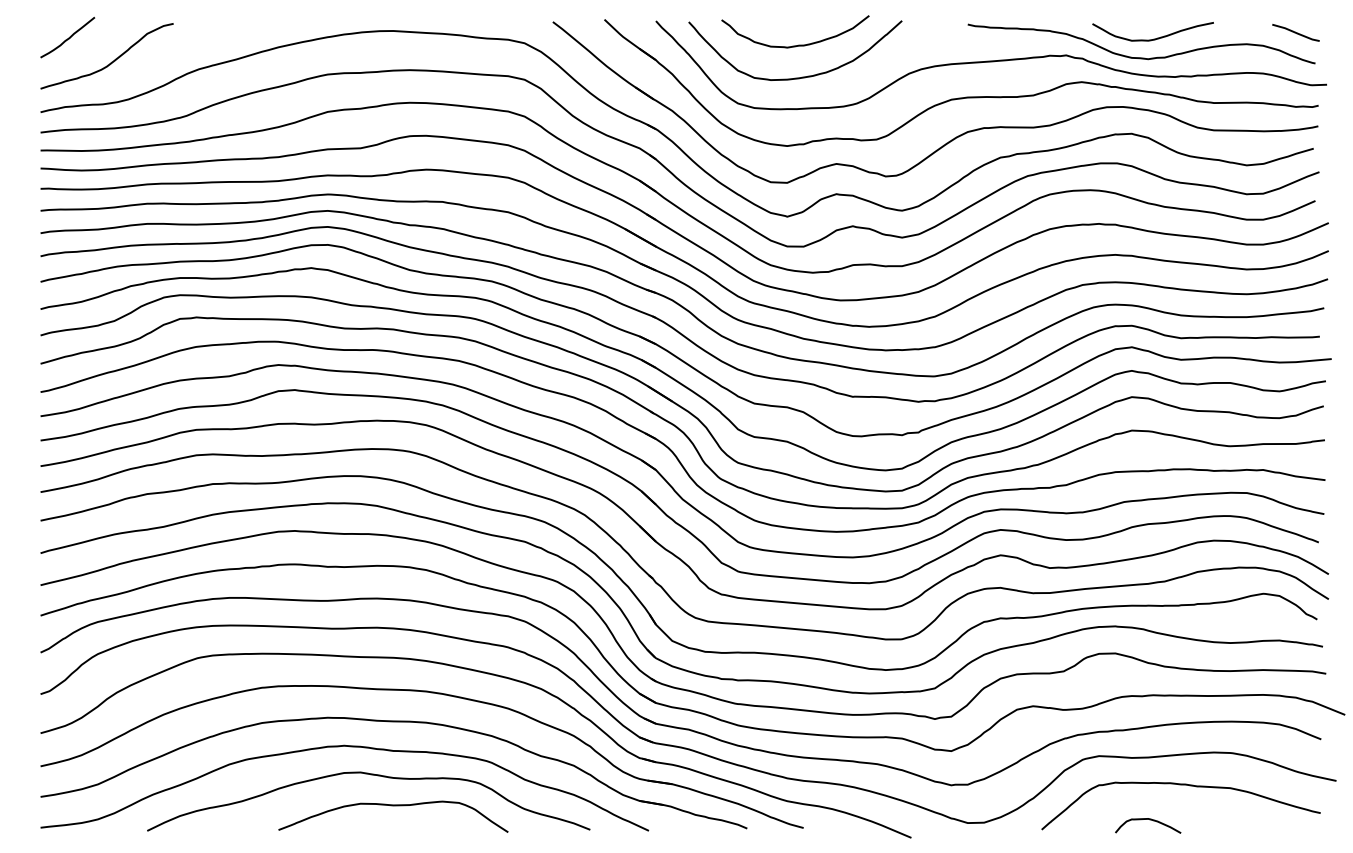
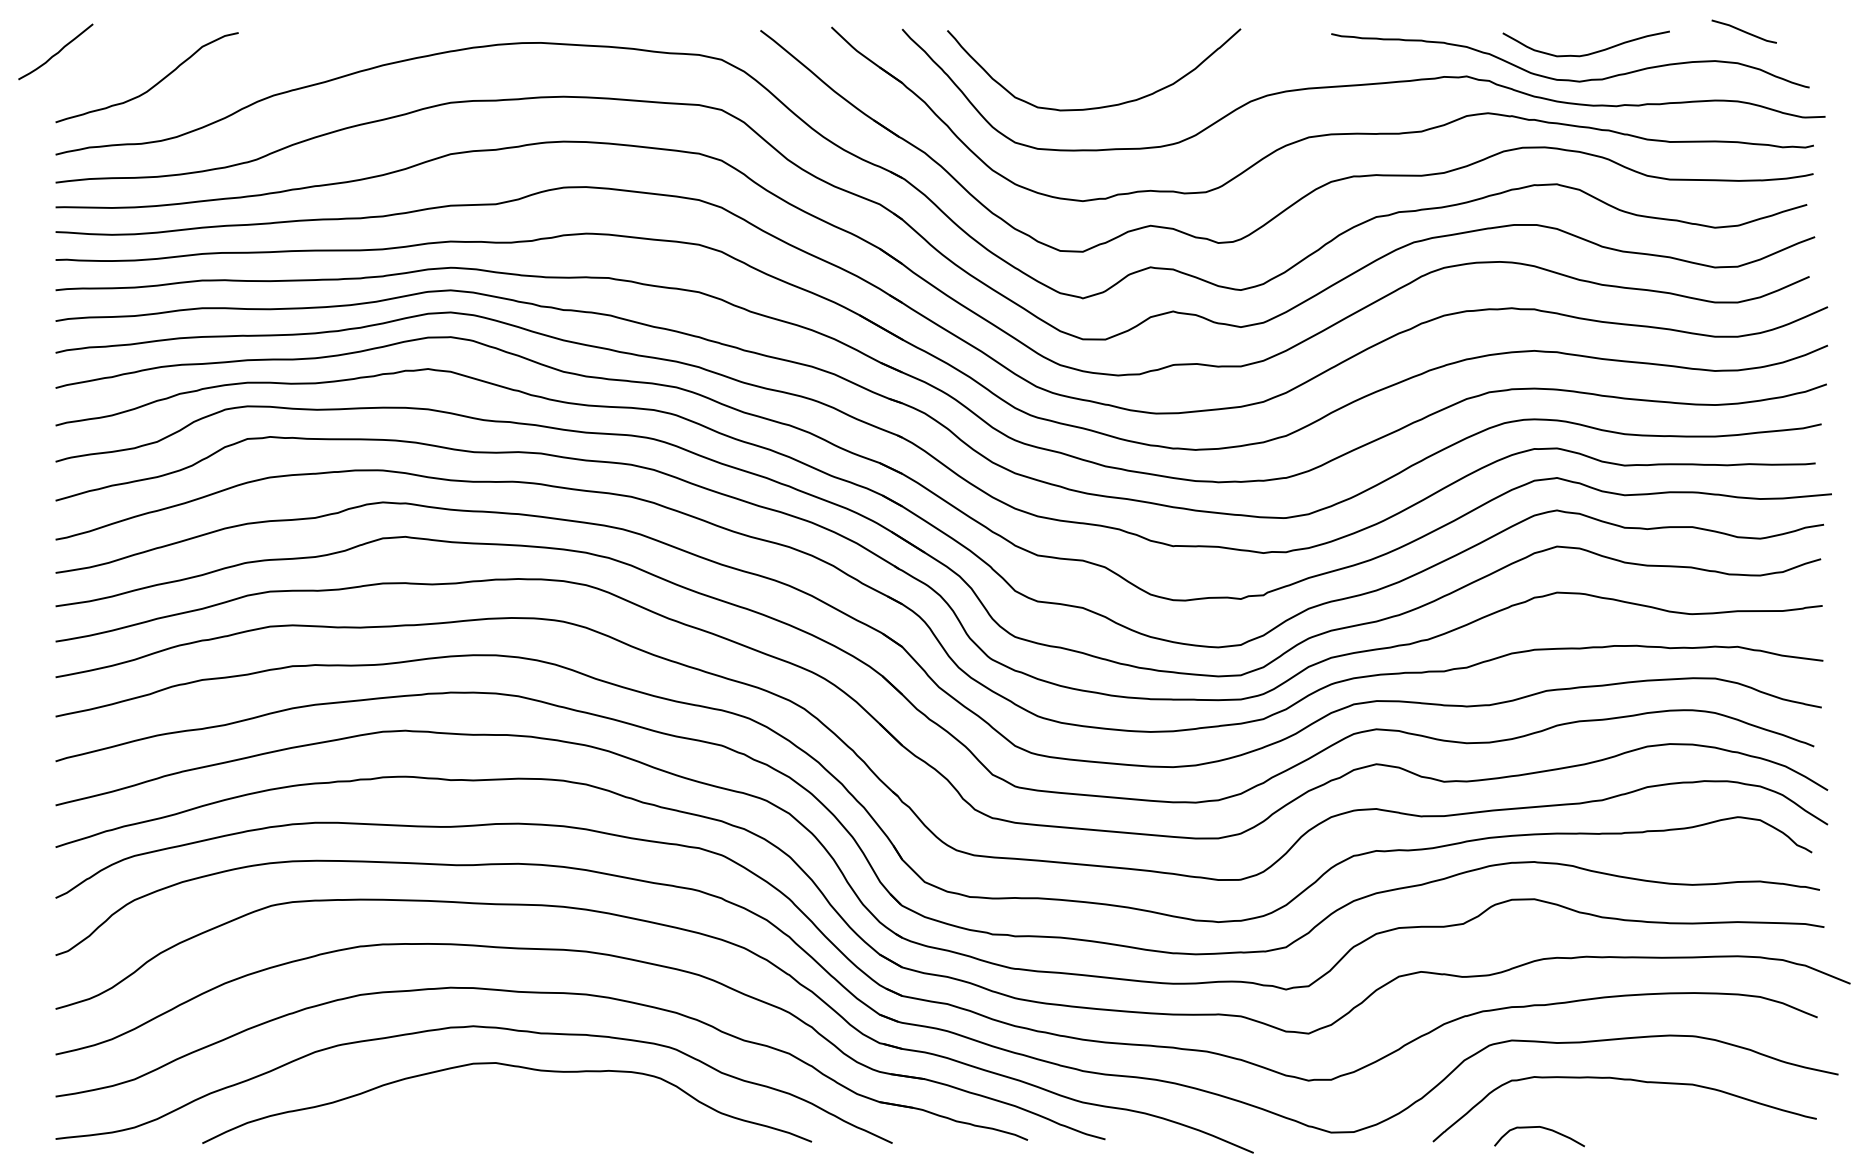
line: (1295, 32) -> (1743, 31), moved
curve: (68, 37) -> (56, 51), moved
curve: (798, 44) -> (1098, 61), removed
curve: (393, 806) -> (541, 1109), removed
curve: (1149, 820) -> (1541, 1129), moved

